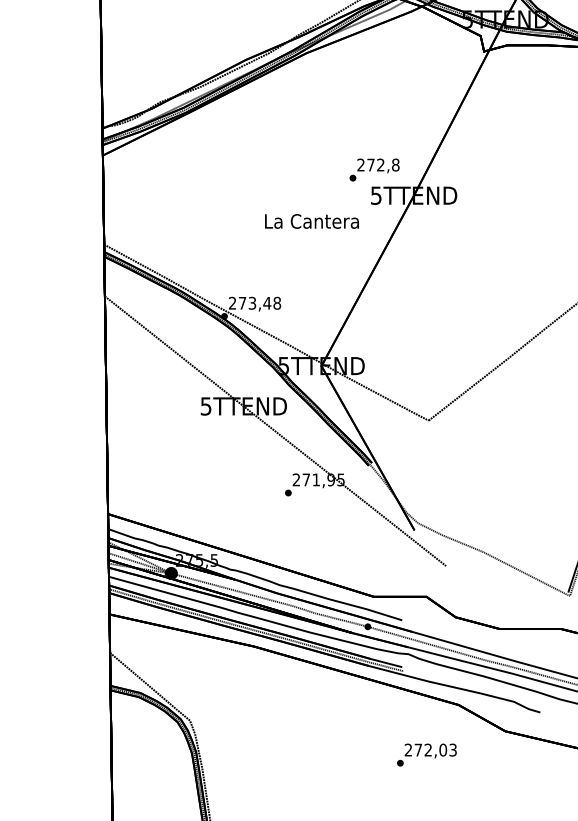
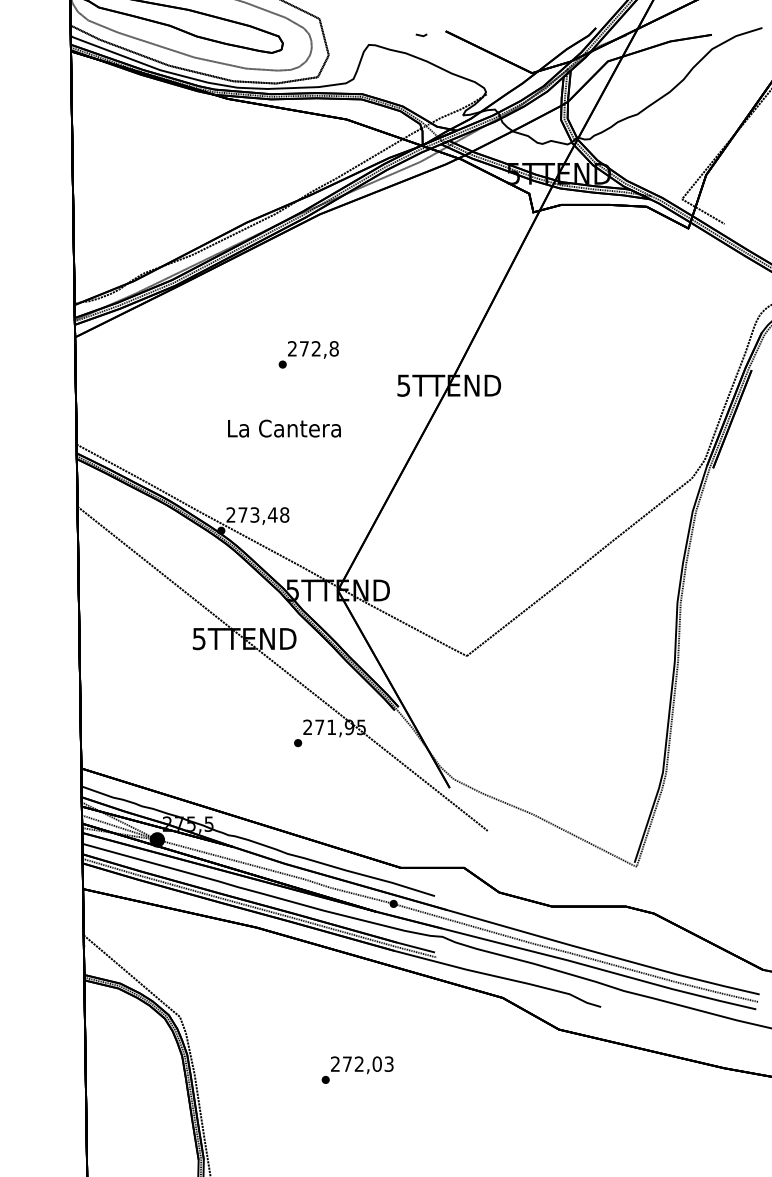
text: (374, 169) -> (308, 354), moved
text: (312, 221) -> (284, 428), moved
text: (426, 754) -> (357, 1069), moved

